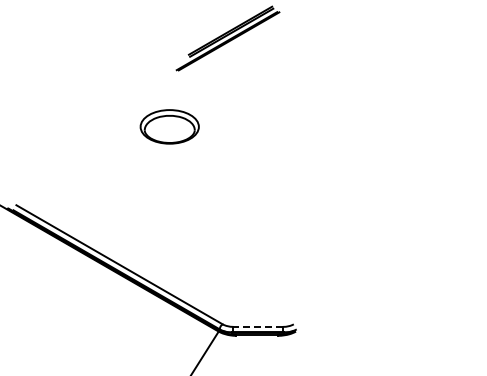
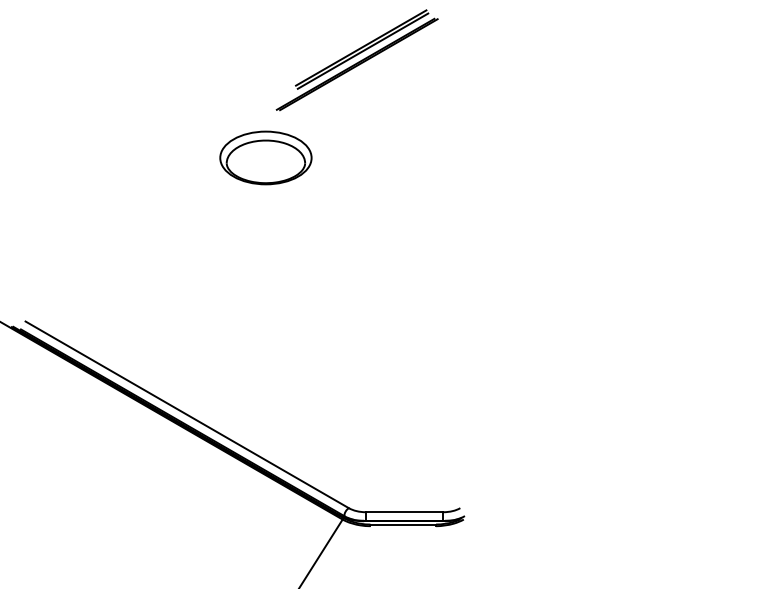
part: (169, 126) -> (265, 157), moved
line: (258, 326) -> (405, 511), dashed -> solid

